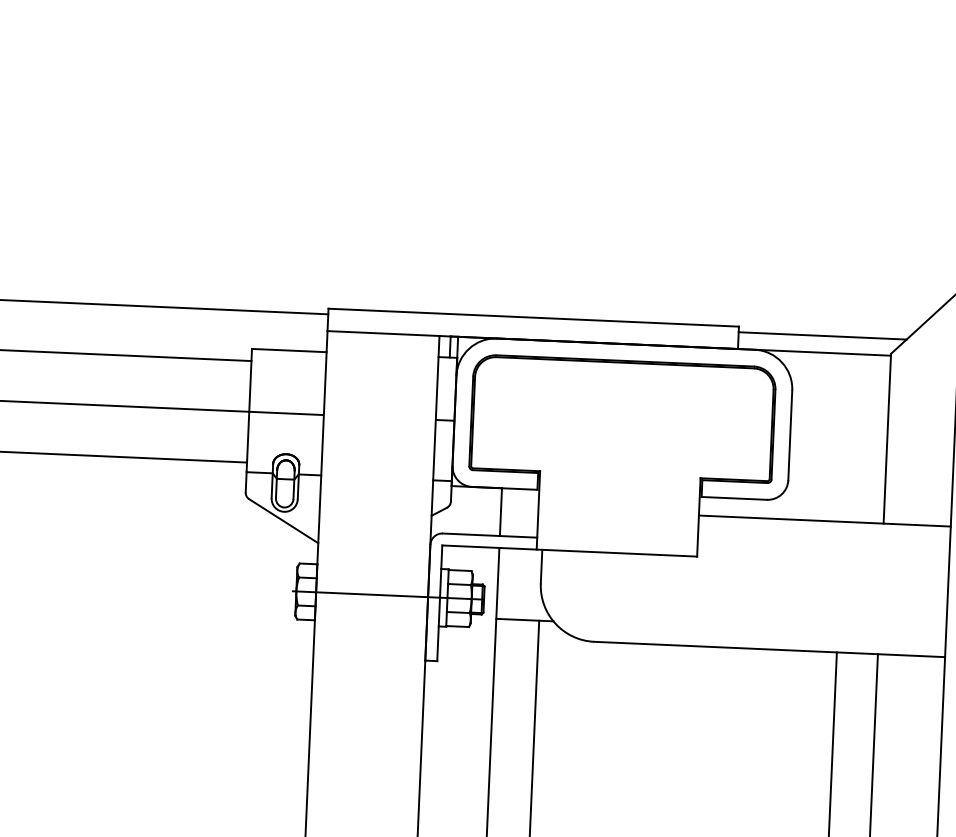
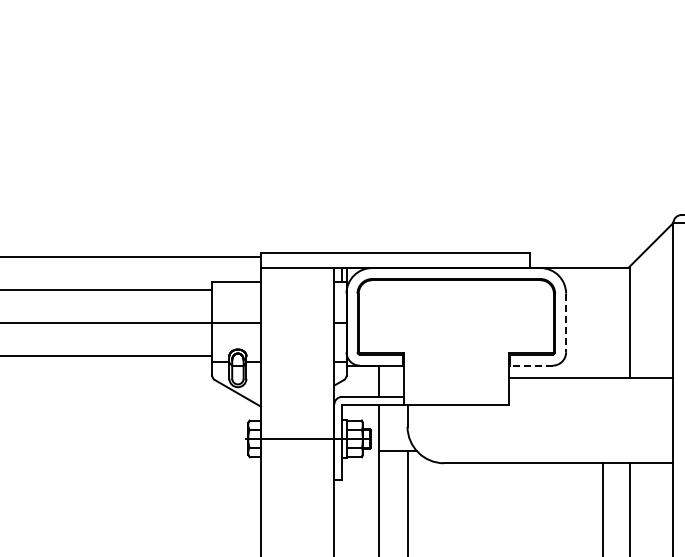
line: (822, 336) -> (584, 257), removed
line: (790, 436) -> (566, 323), solid -> dashed
line: (732, 498) -> (530, 365), solid -> dashed

